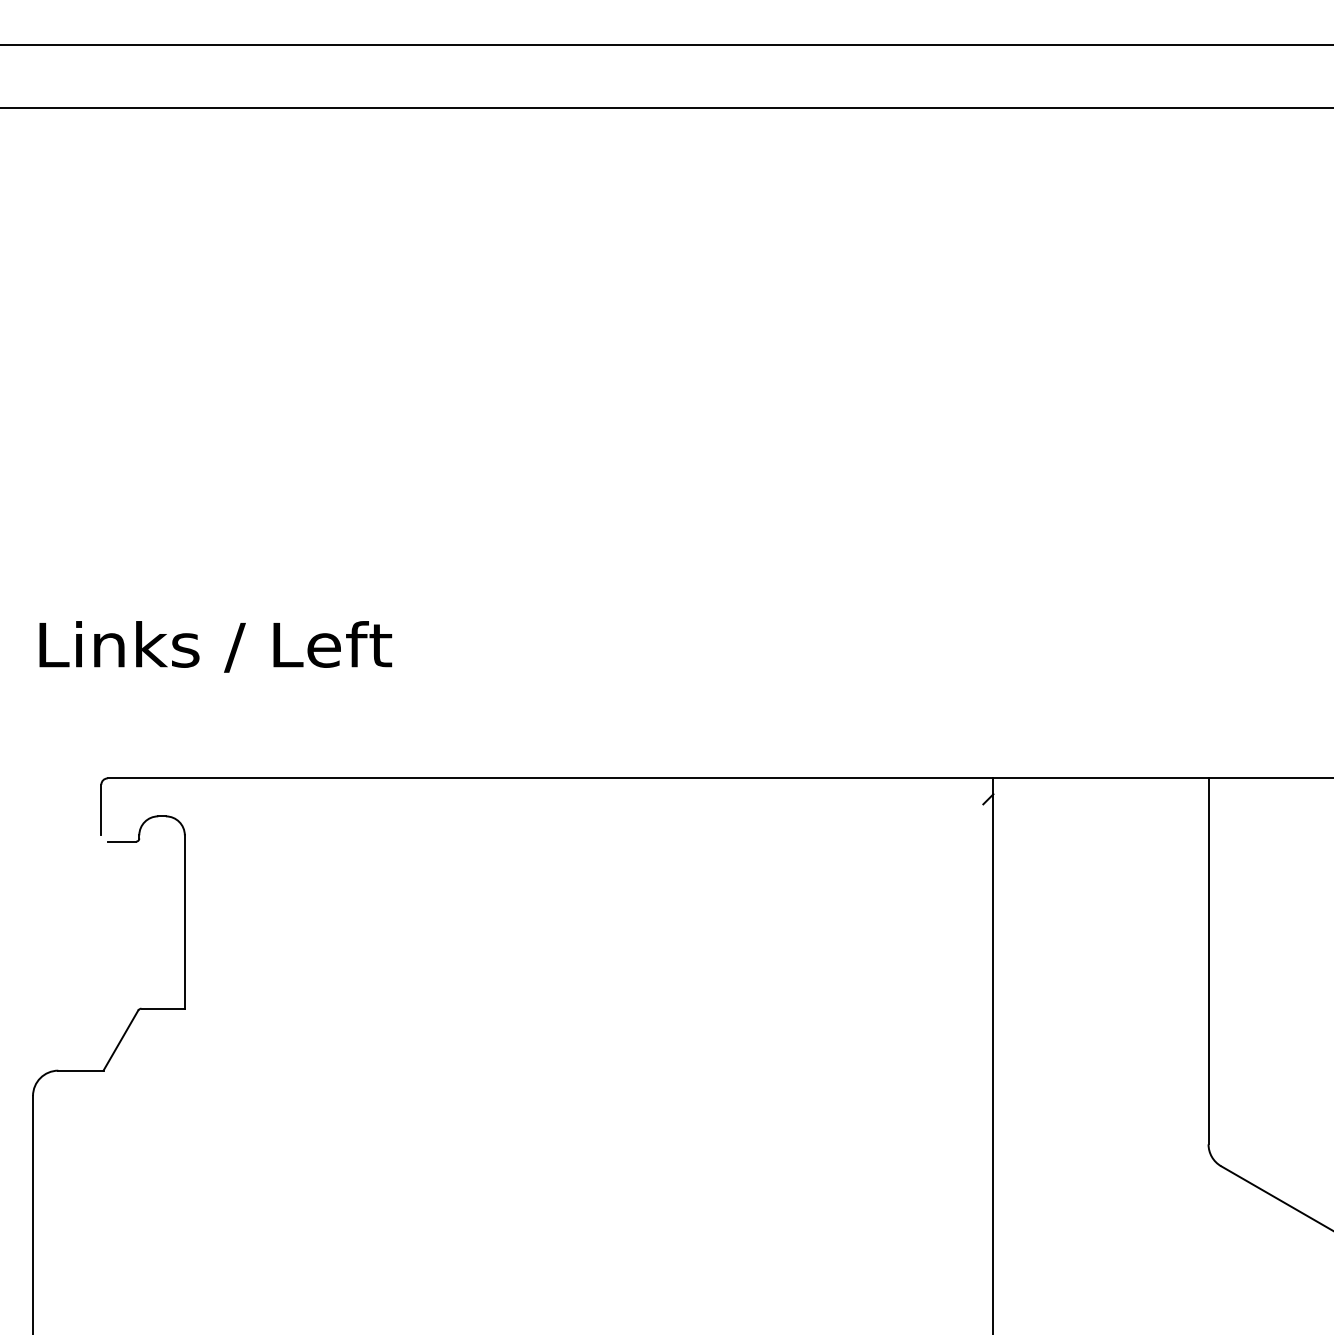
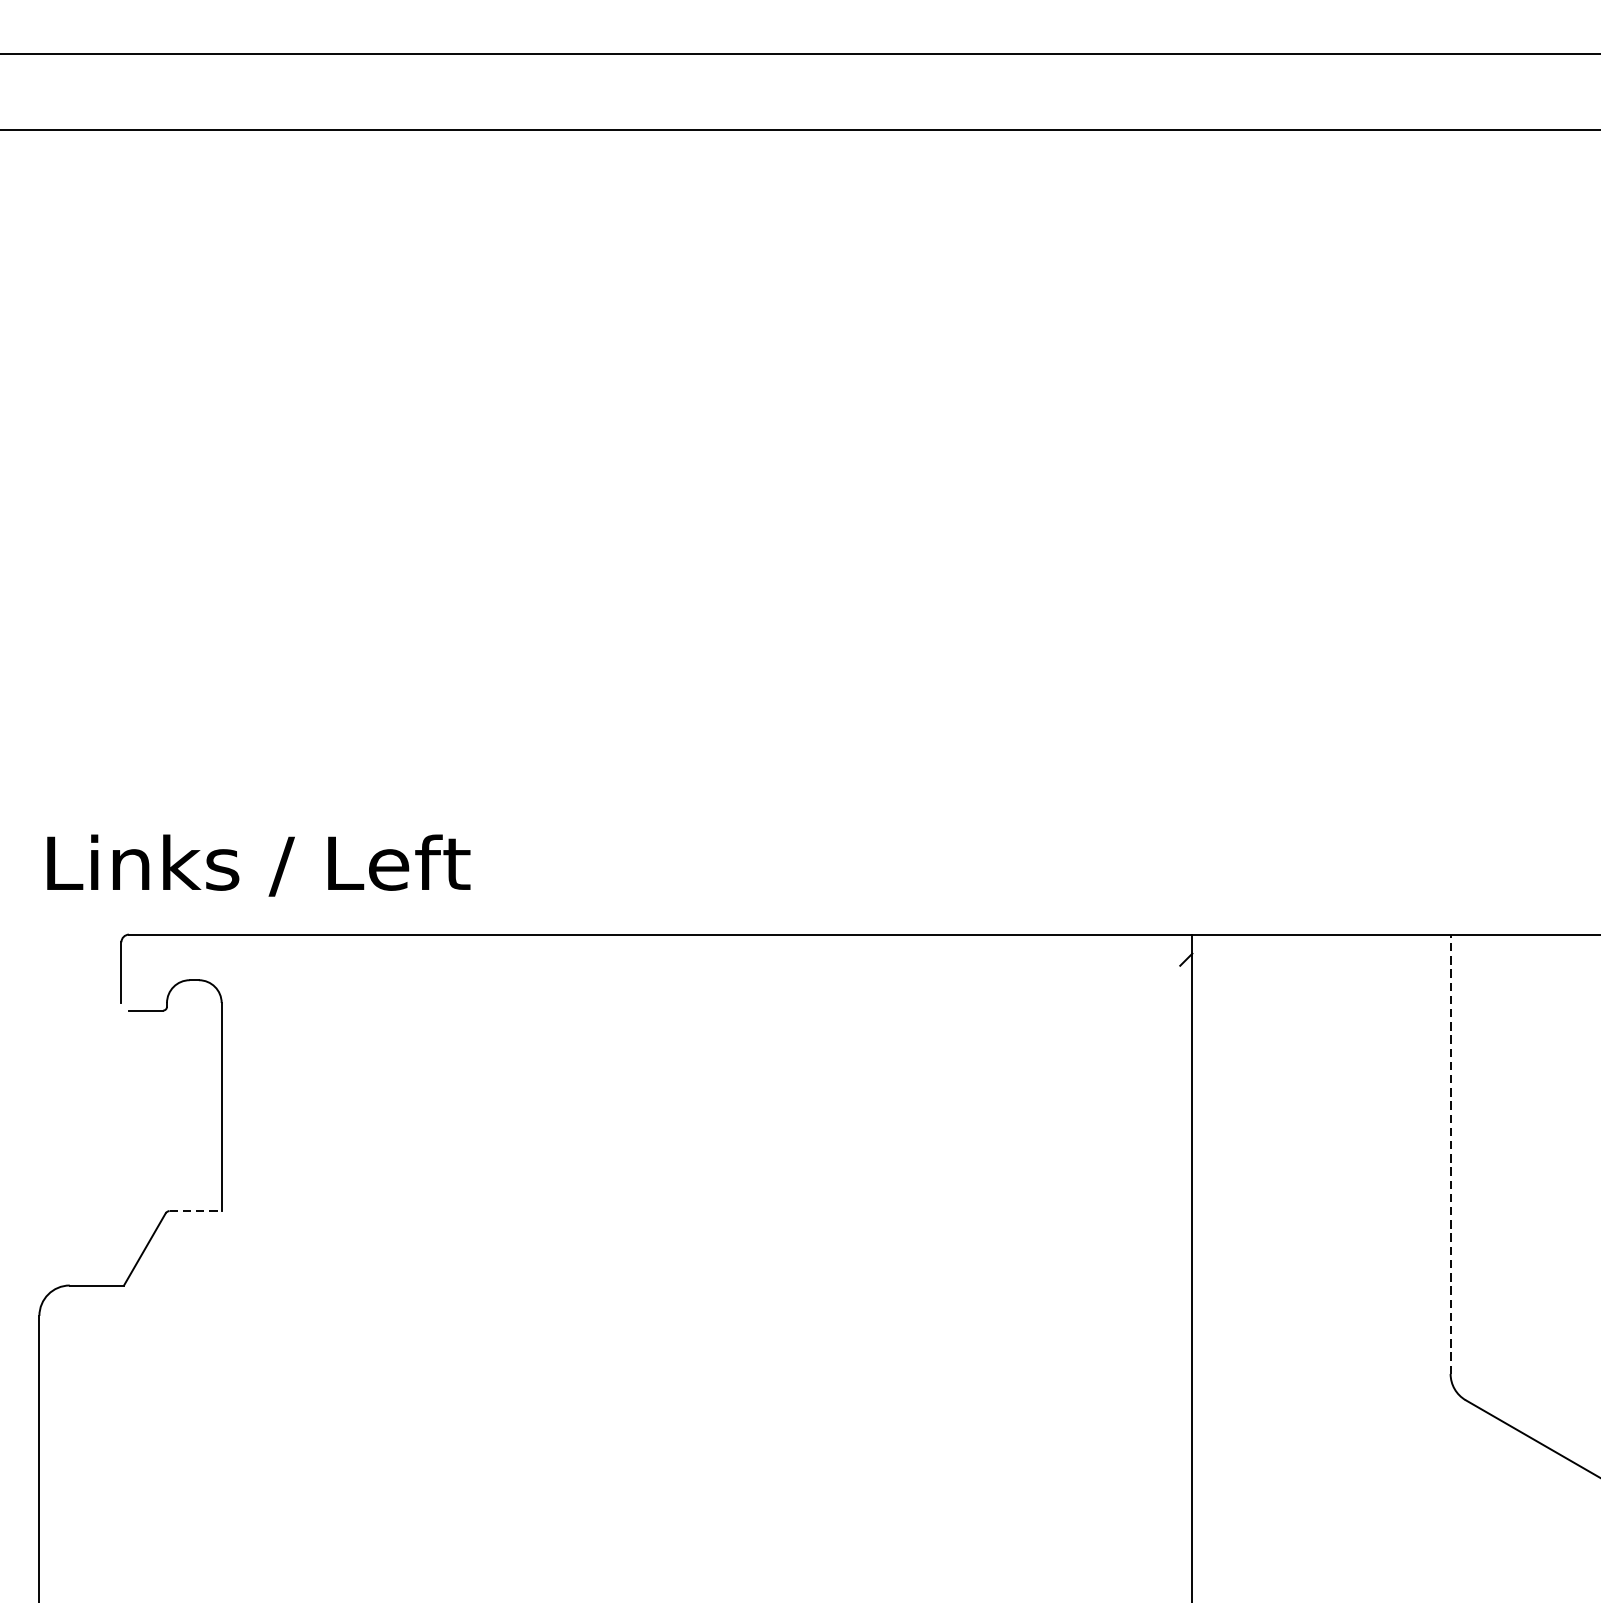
text: (215, 646) -> (258, 865), moved
line: (1208, 961) -> (1450, 1154), solid -> dashed
line: (163, 1008) -> (196, 1210), solid -> dashed

